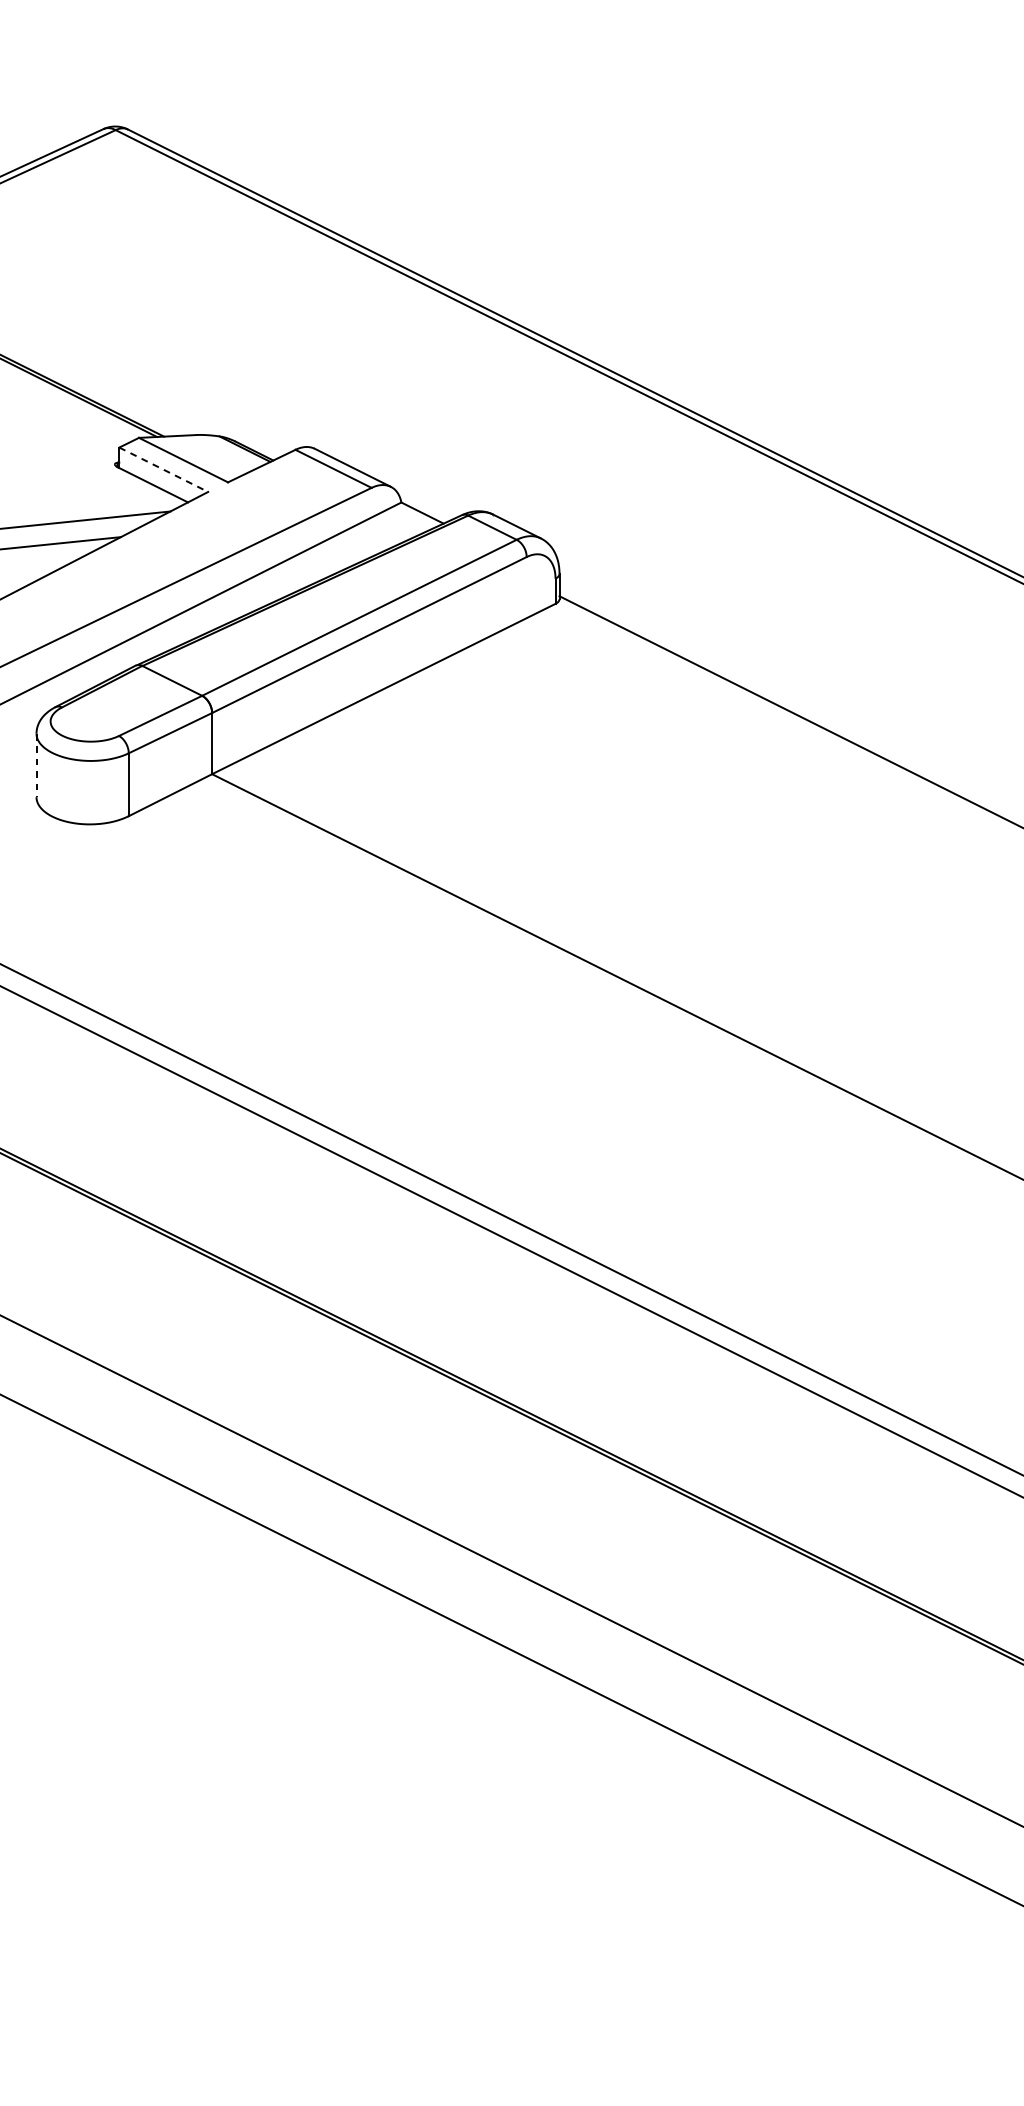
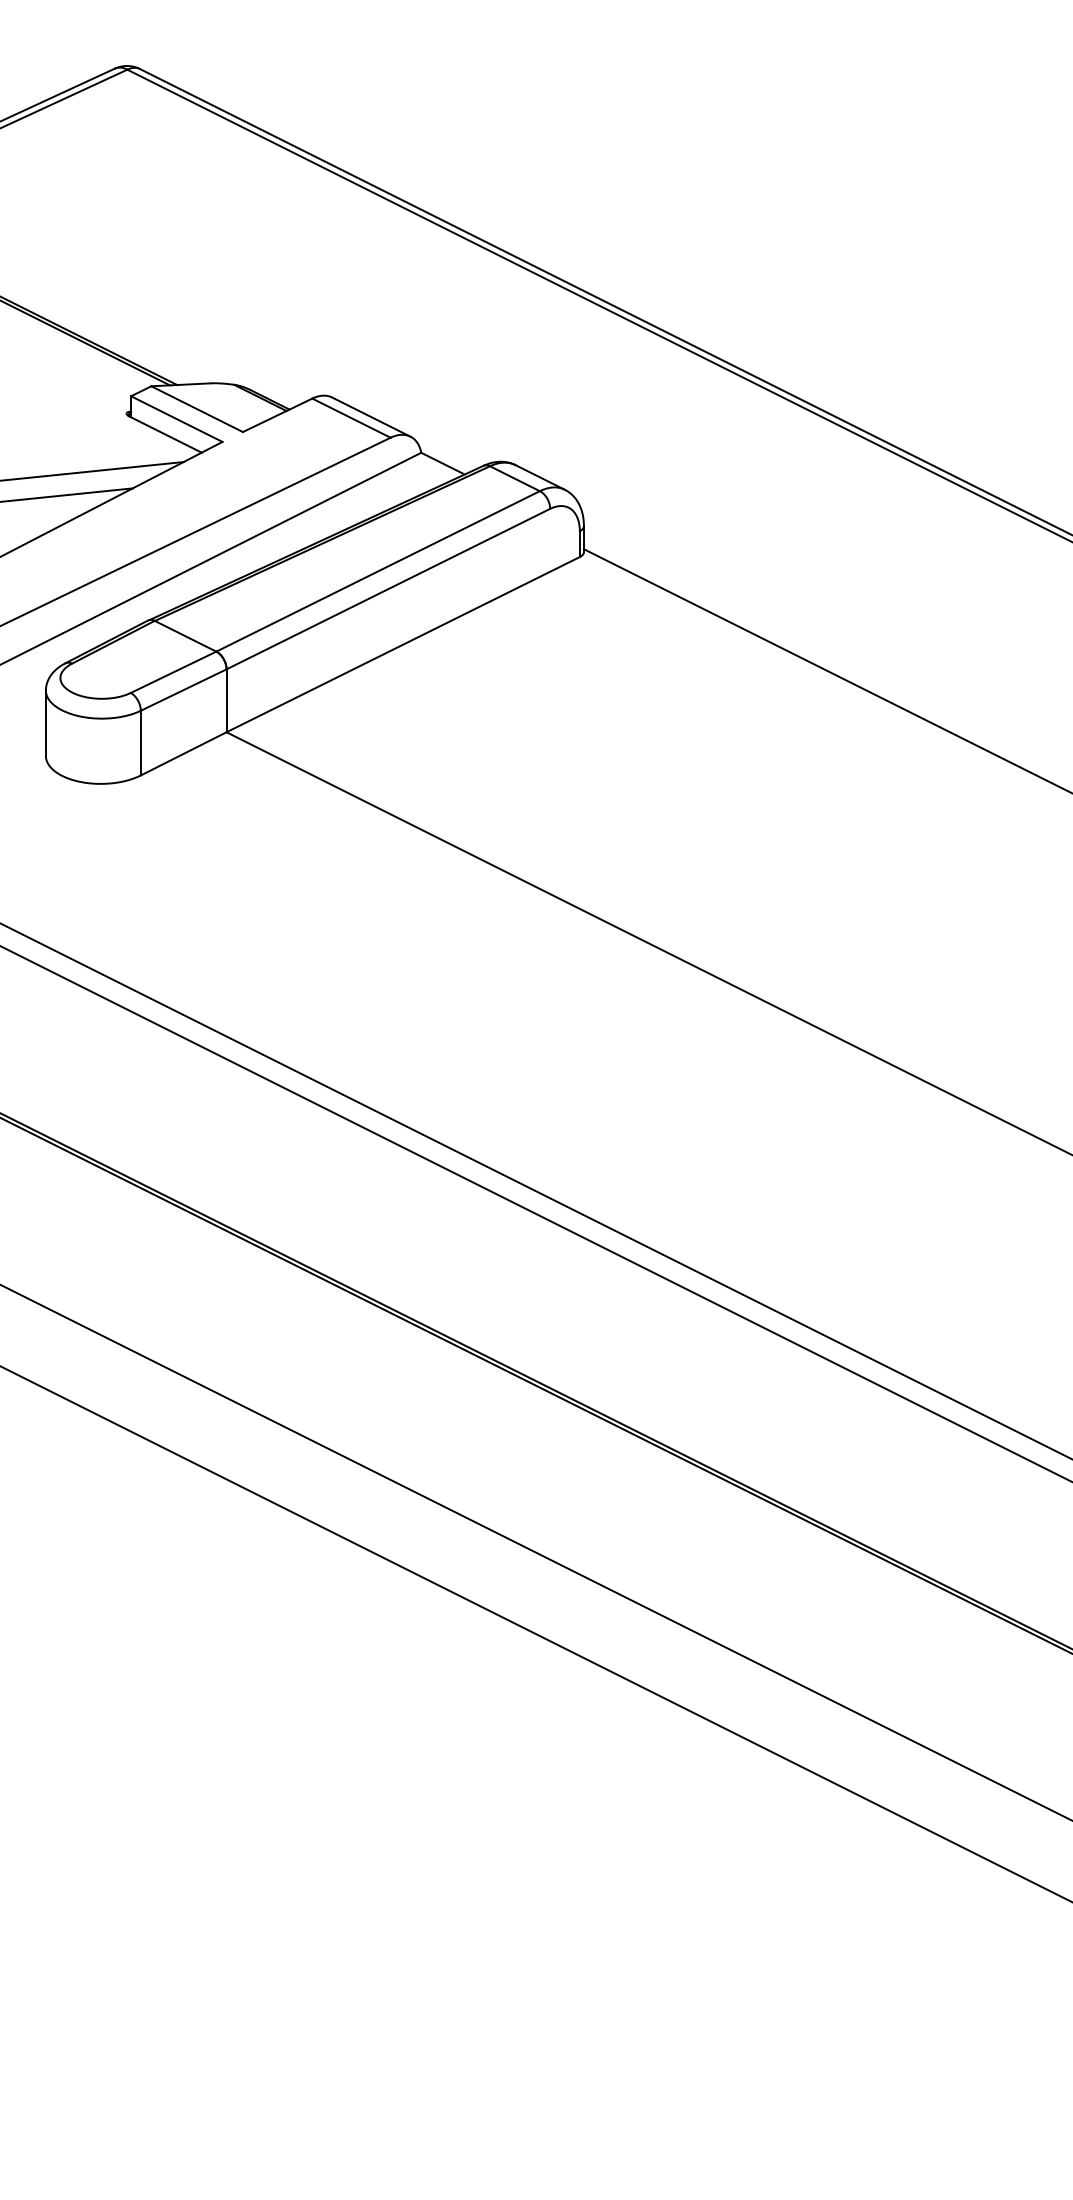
line: (164, 470) -> (177, 419), dashed -> solid
line: (36, 765) -> (45, 723), dashed -> solid

